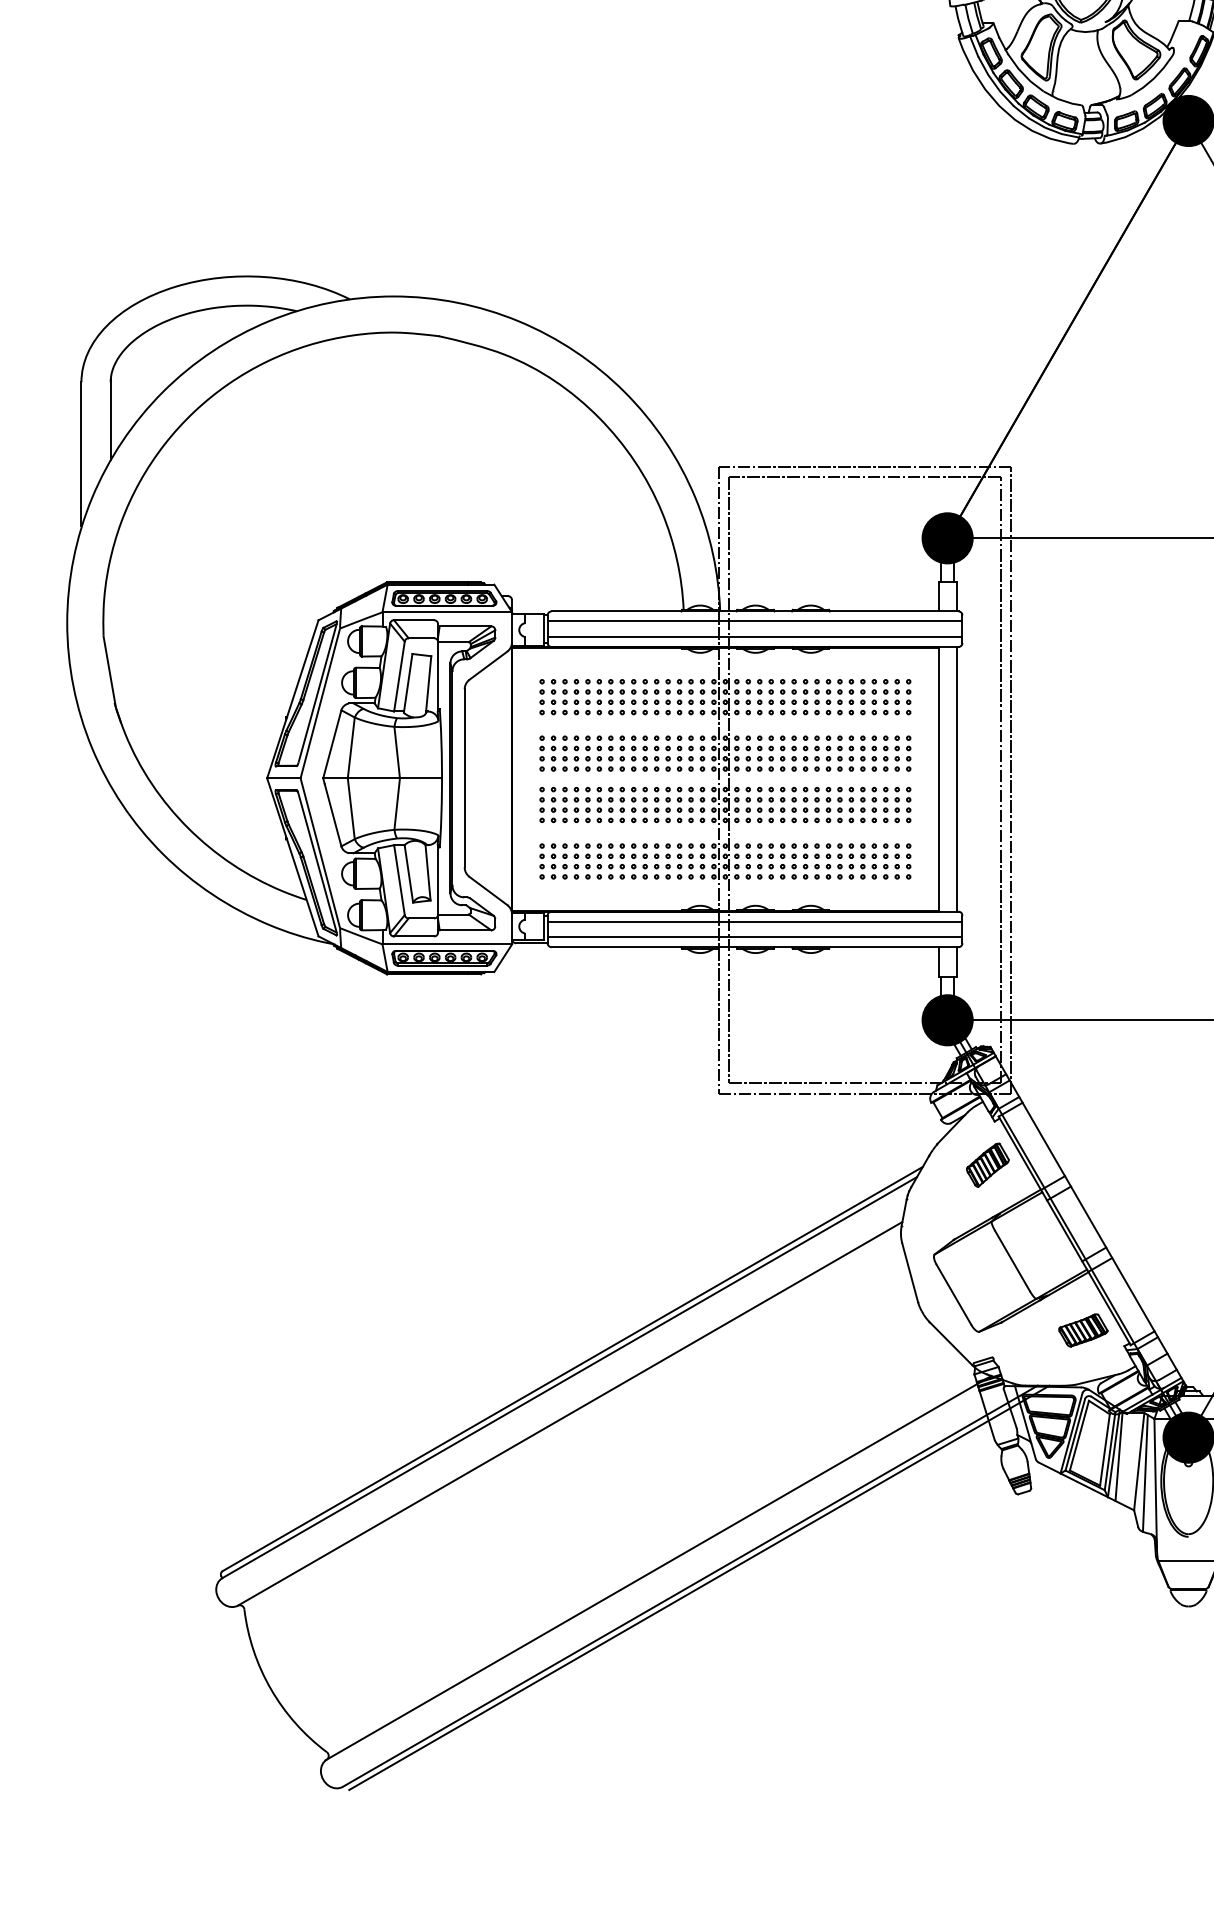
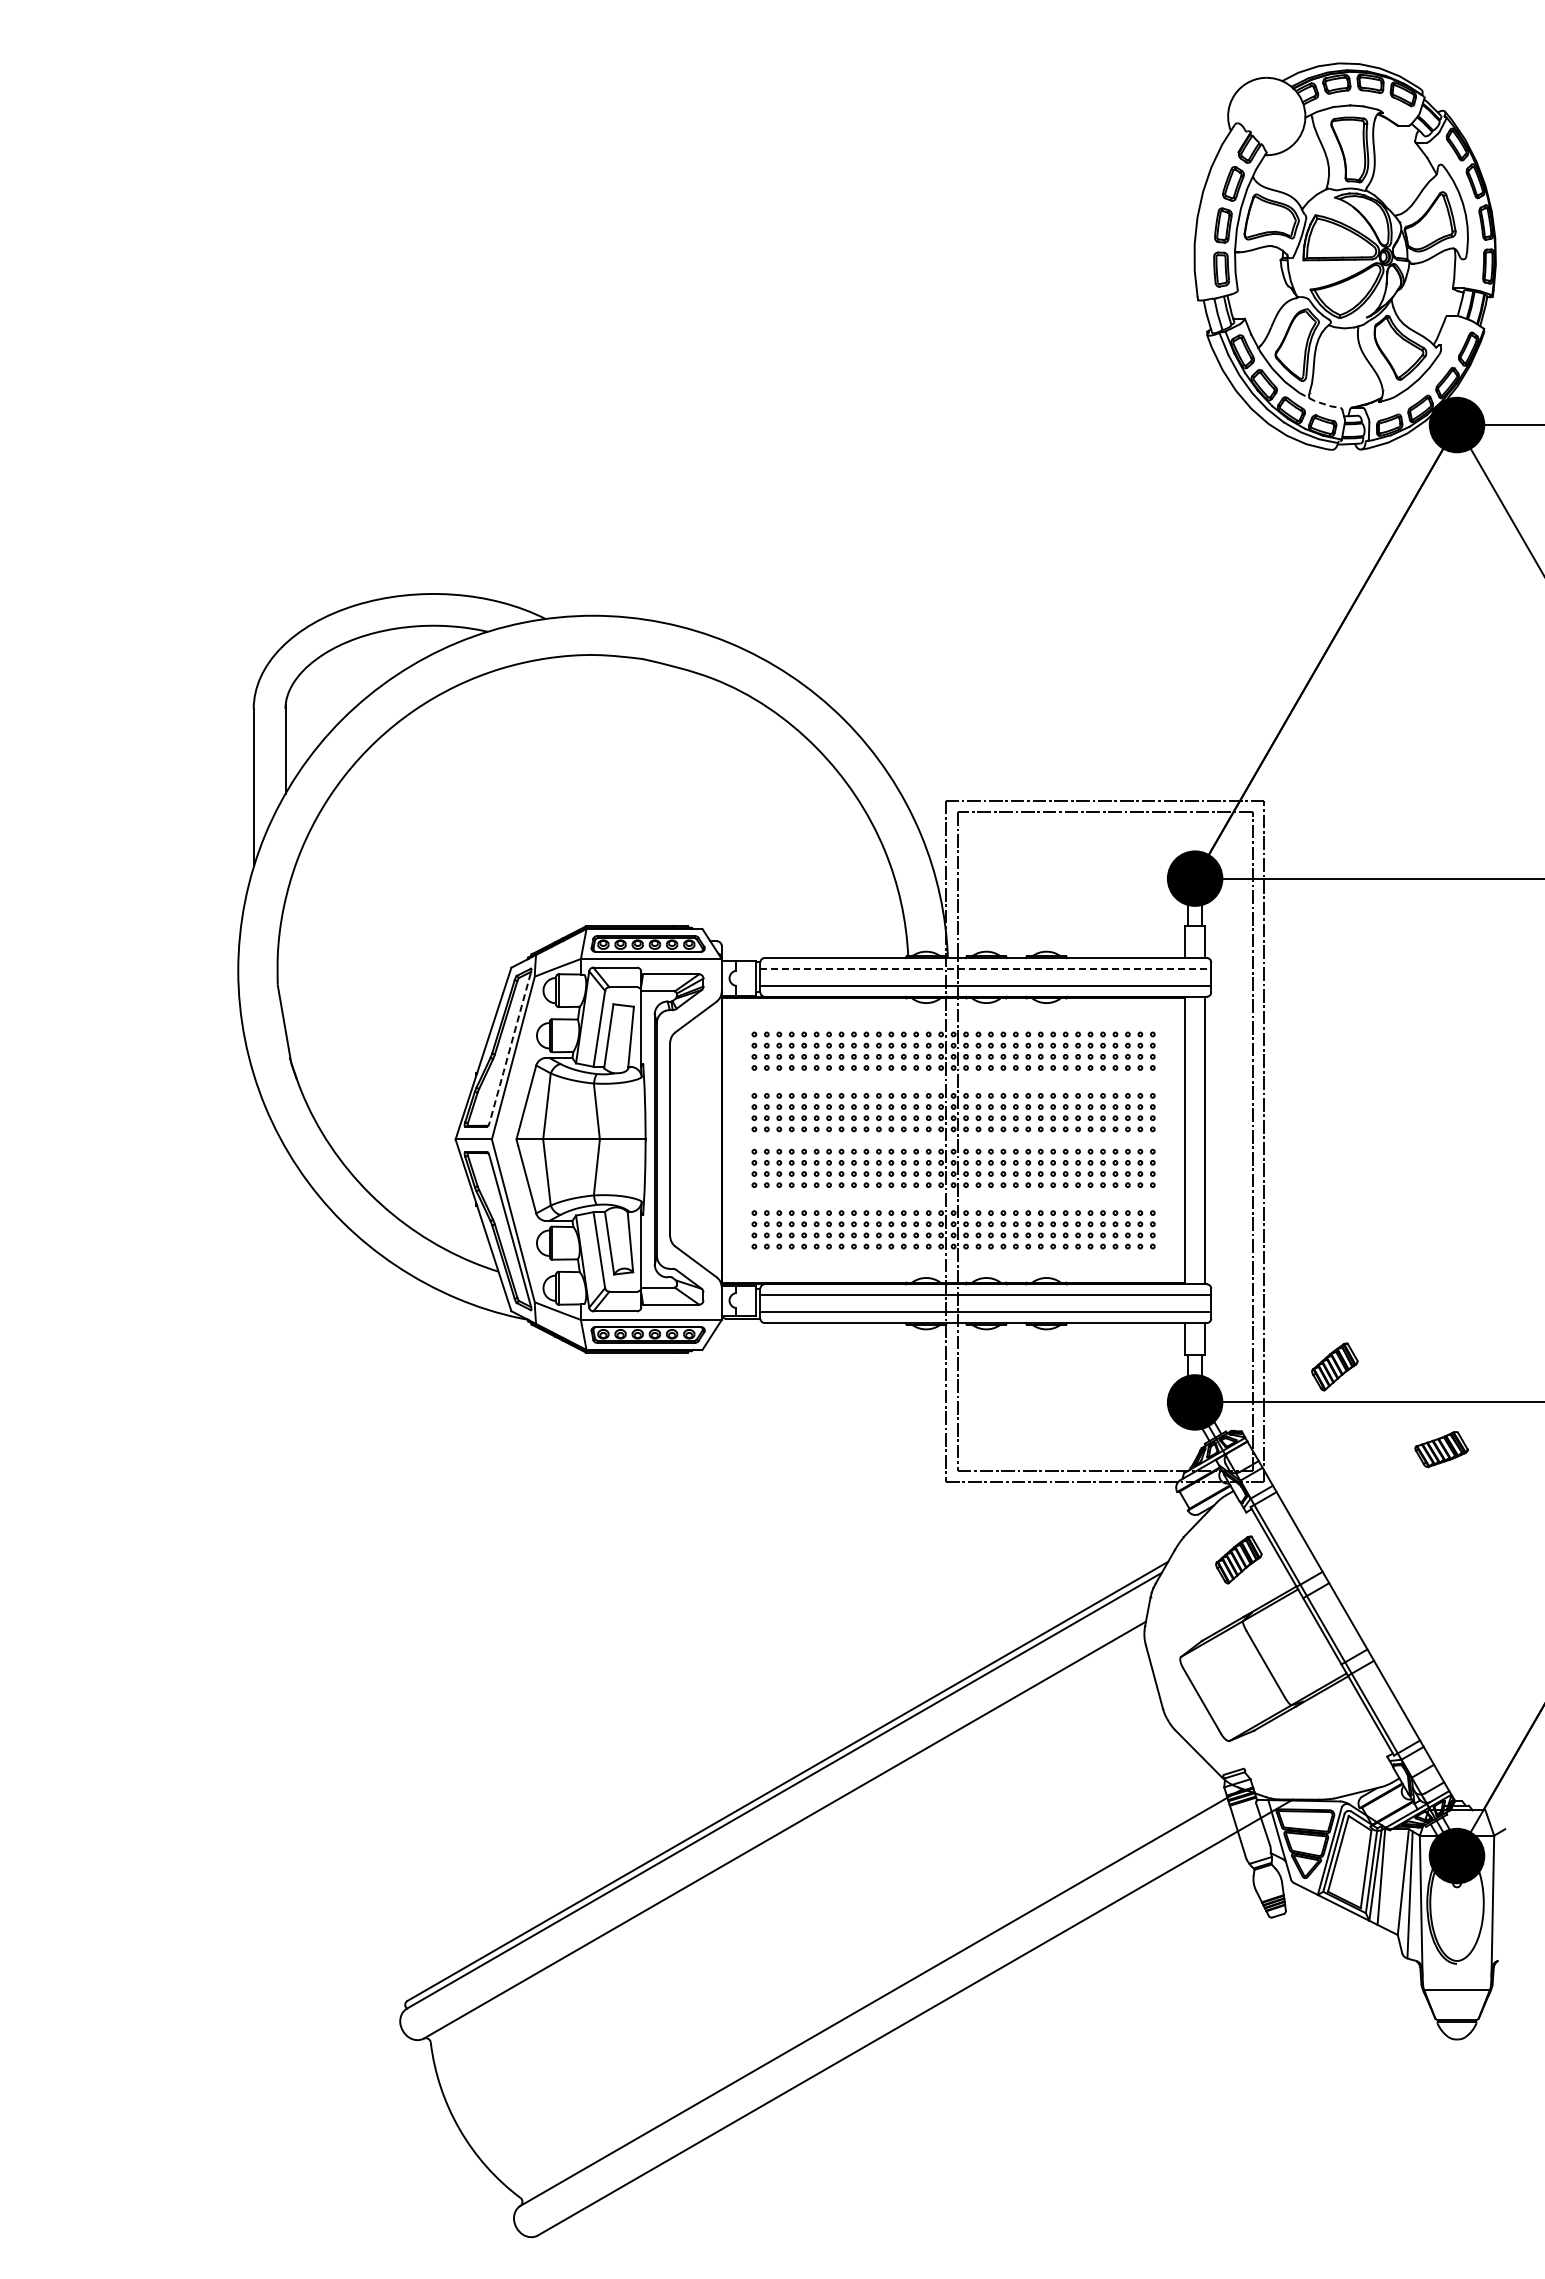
line: (1062, 100) -> (1319, 402), solid -> dashed
line: (755, 621) -> (986, 968), solid -> dashed
line: (317, 694) -> (510, 1048), solid -> dashed
part: (1075, 987) -> (1334, 1366), added
part: (1083, 1330) -> (1441, 1449), moved
line: (698, 1588) -> (924, 2019), removed

